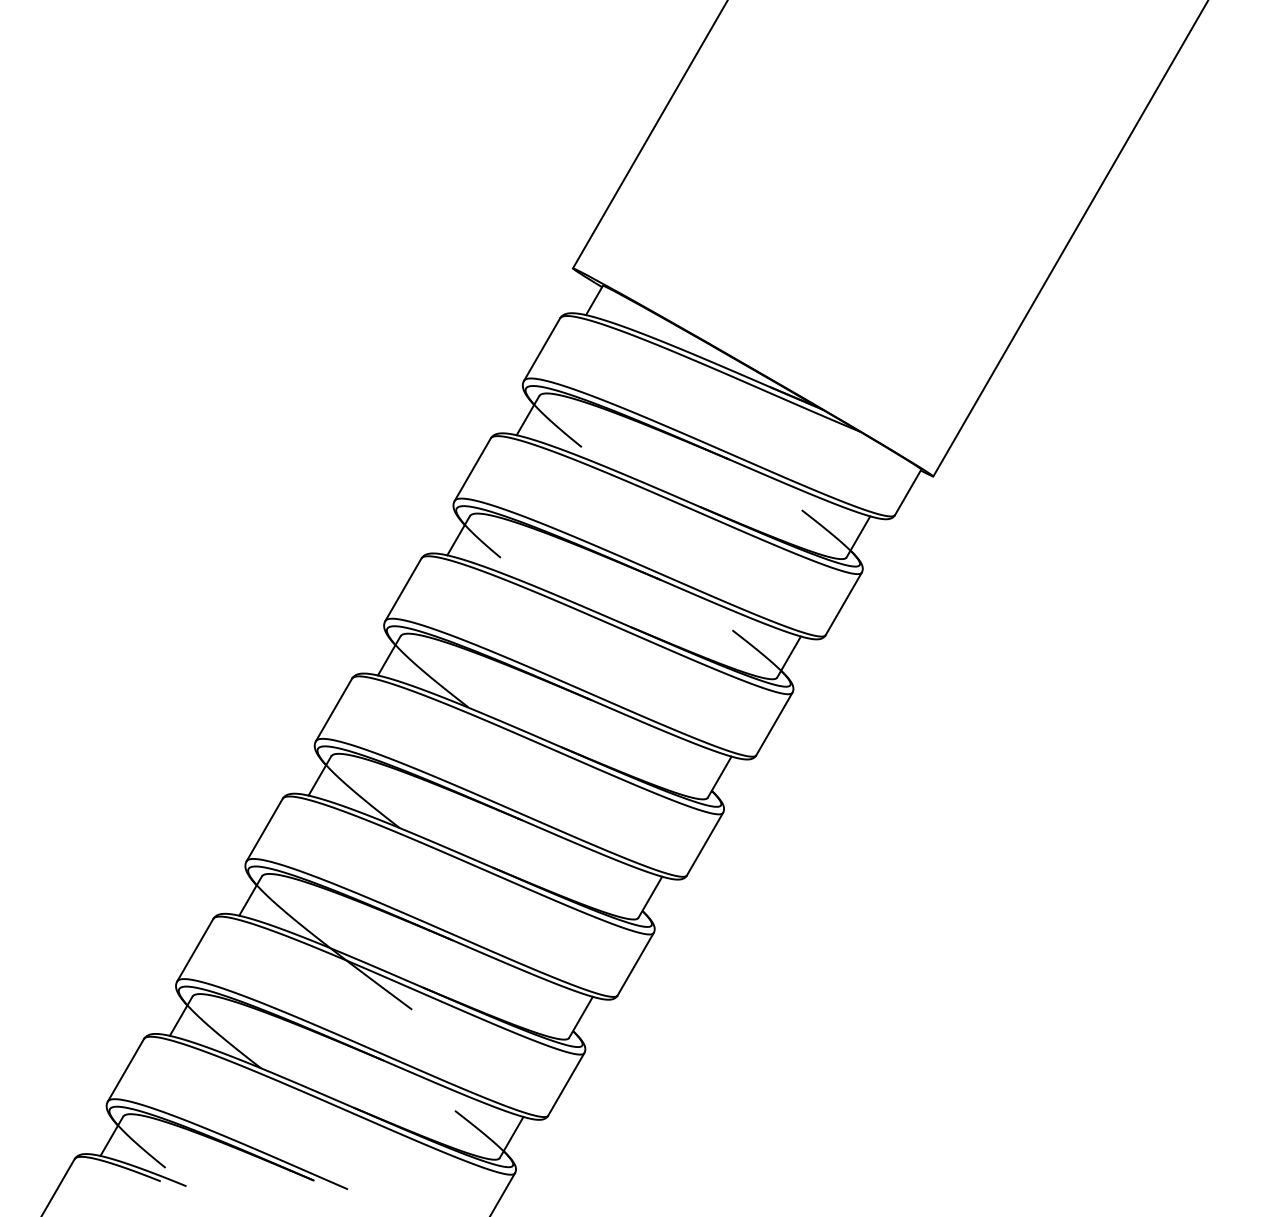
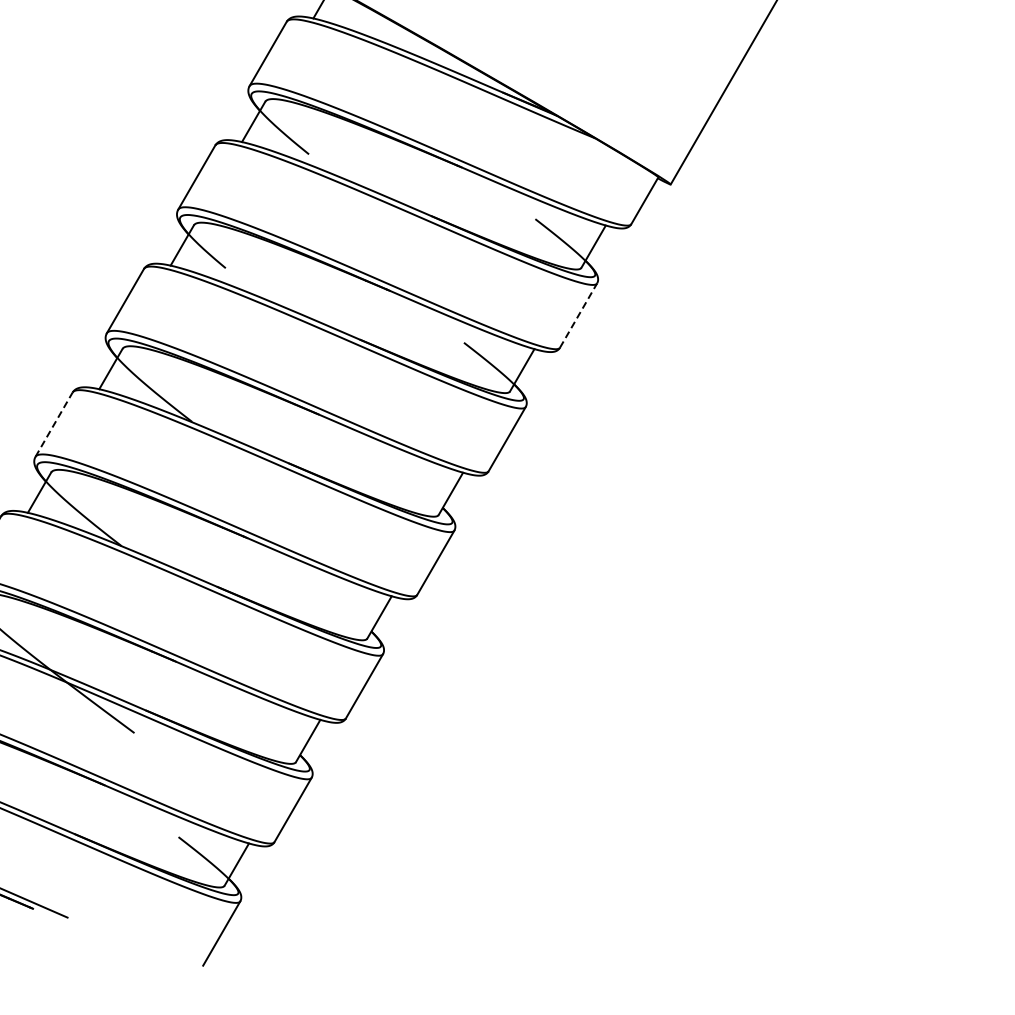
line: (844, 603) -> (579, 315), solid -> dashed
line: (334, 709) -> (54, 424), solid -> dashed

